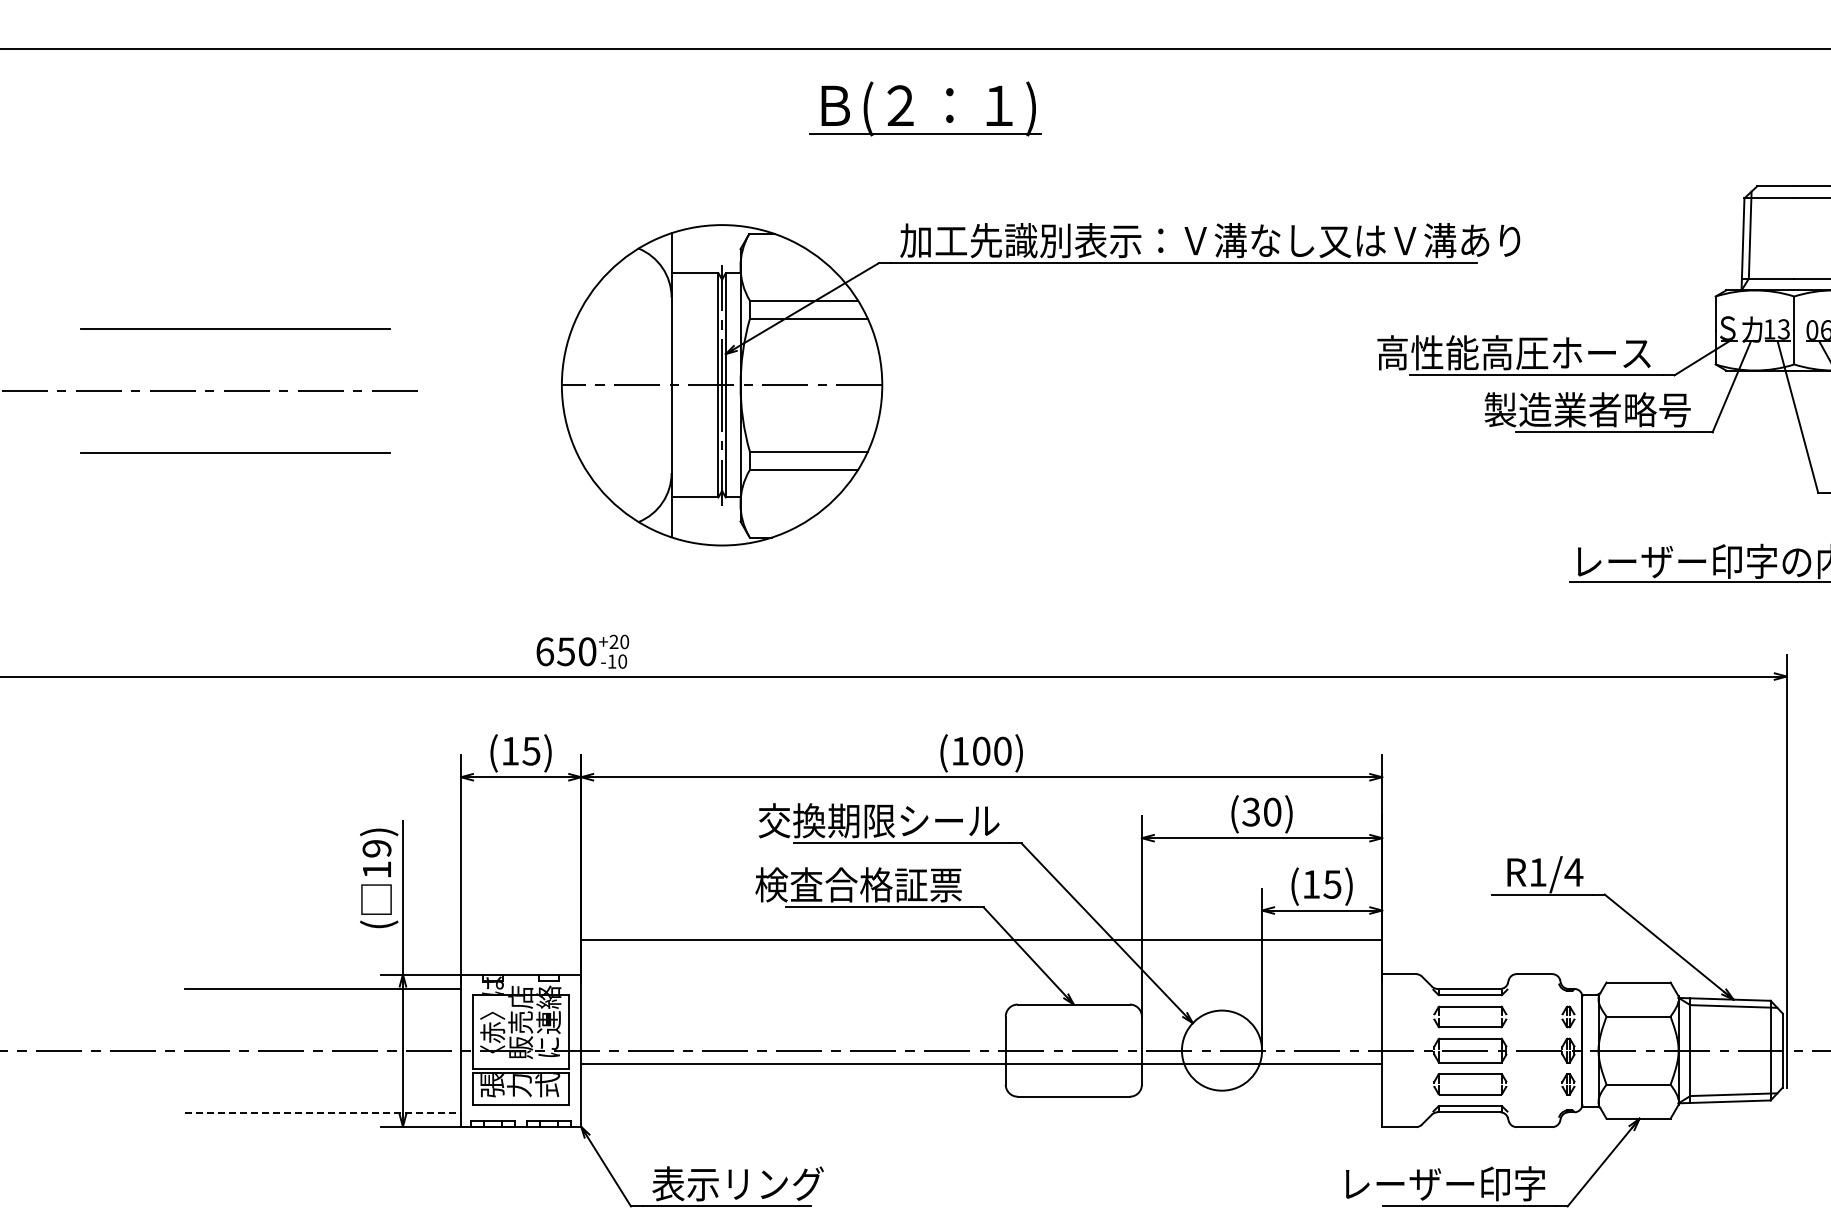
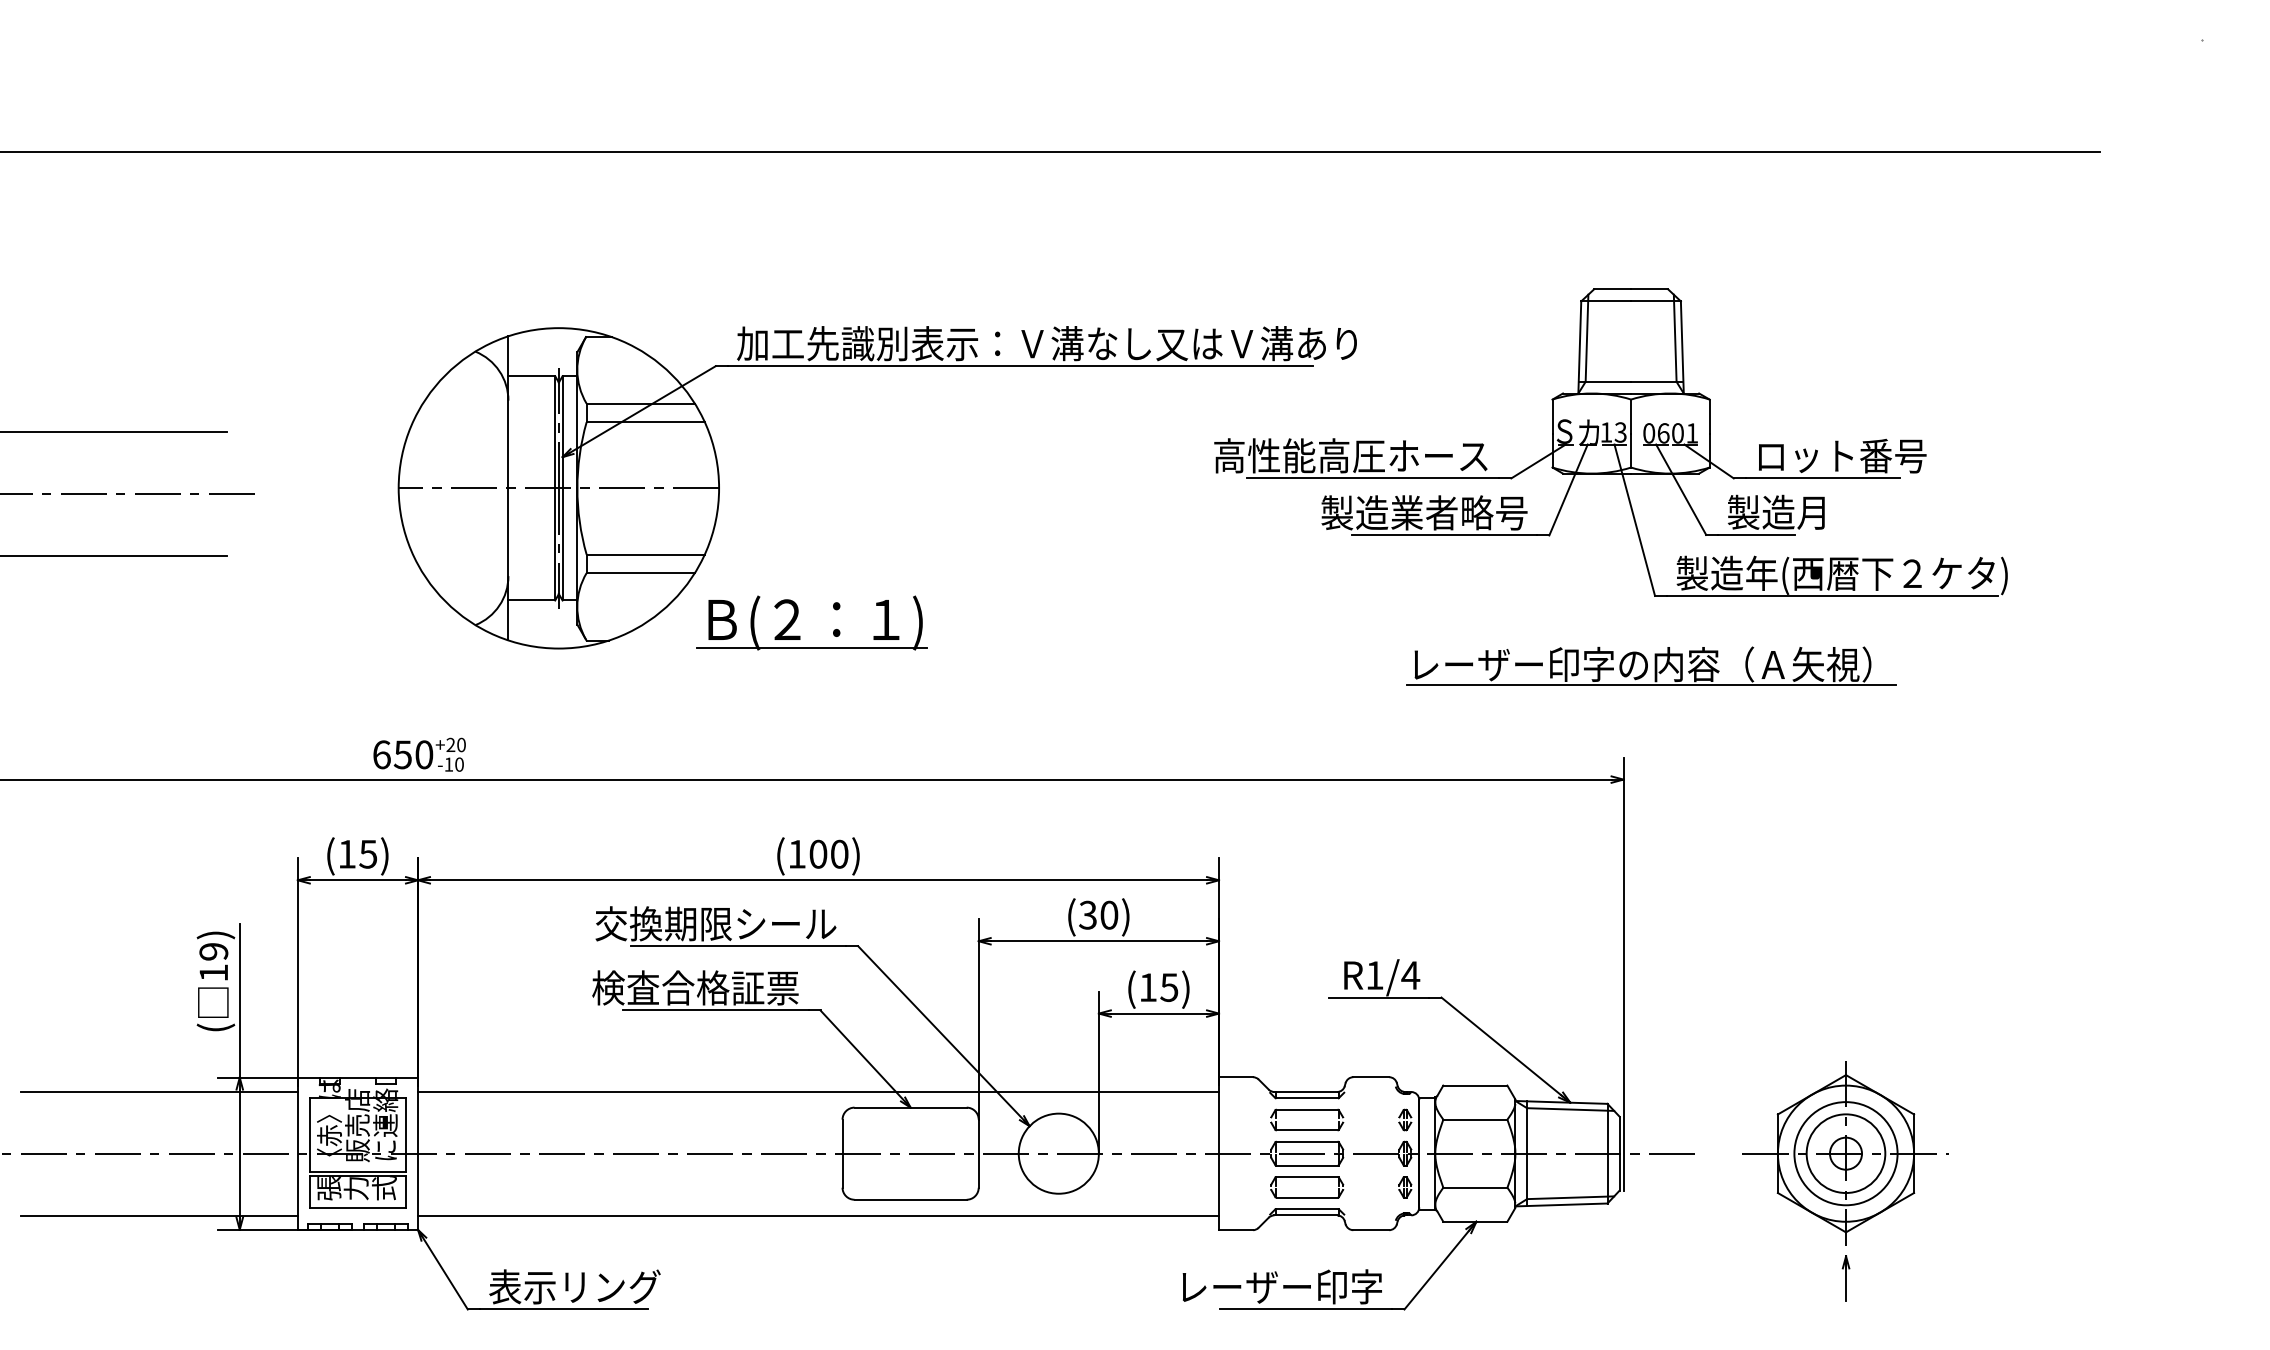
part: (910, 103) -> (797, 617), moved
line: (981, 939) -> (818, 1091), moved
line: (981, 1063) -> (818, 1215), moved
line: (323, 1112) -> (160, 1215), dashed -> solid

